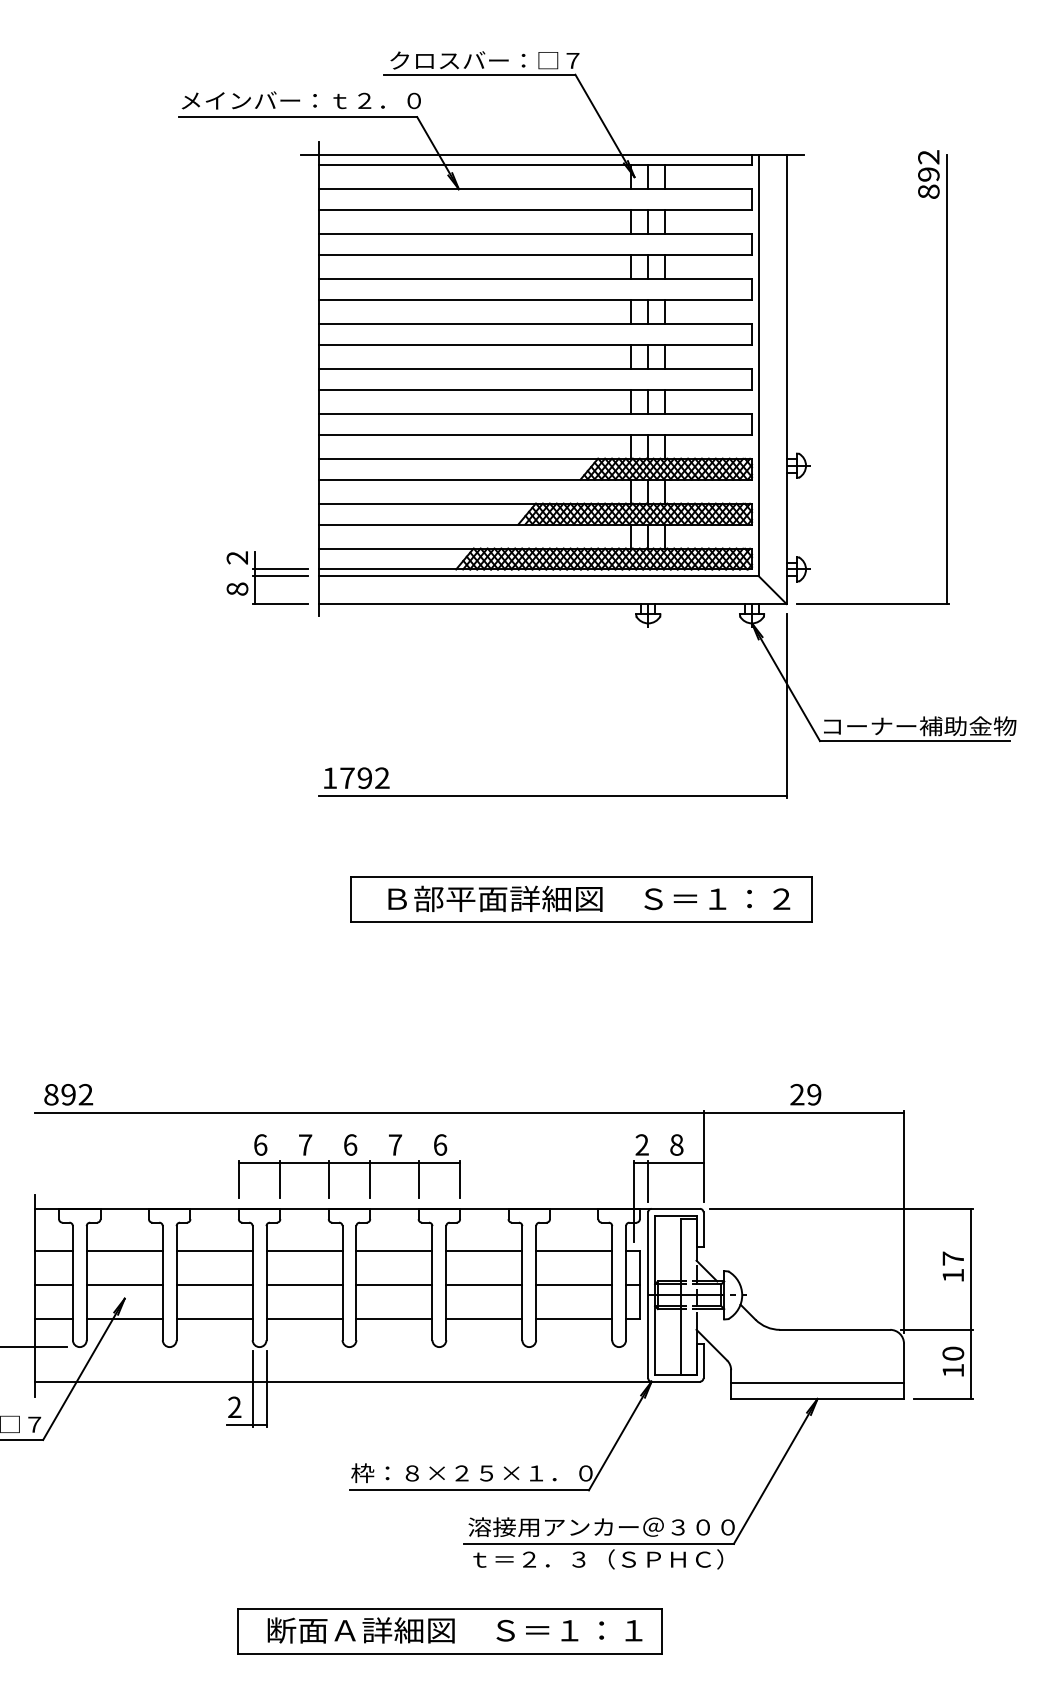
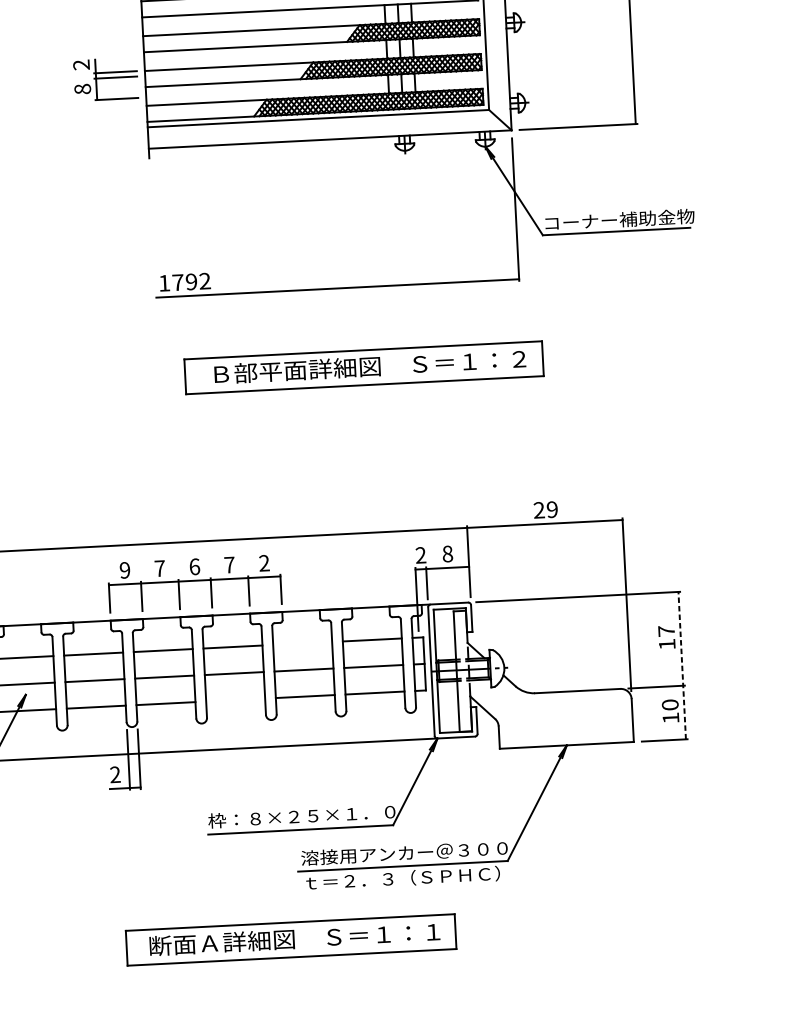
part: (267, 577) -> (105, 79), moved
text: (260, 1144) -> (125, 569), 6 -> 9
text: (440, 1144) -> (264, 562), 6 -> 2
line: (484, 1250) -> (302, 643), removed
line: (971, 1303) -> (682, 665), solid -> dashed
line: (394, 1319) -> (235, 700), removed
line: (817, 1383) -> (566, 733), removed

